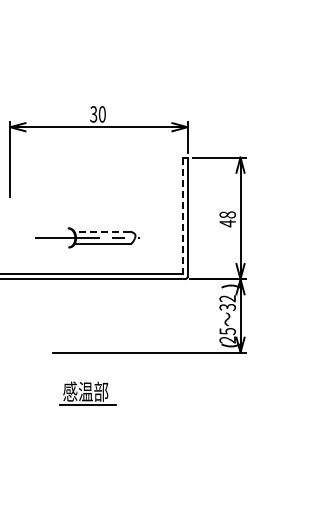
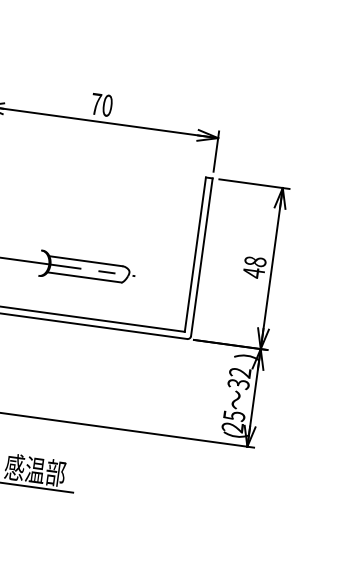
text: (93, 114) -> (95, 104), 30 -> 70
line: (182, 216) -> (195, 255), dashed -> solid
line: (102, 231) -> (86, 260), dashed -> solid

